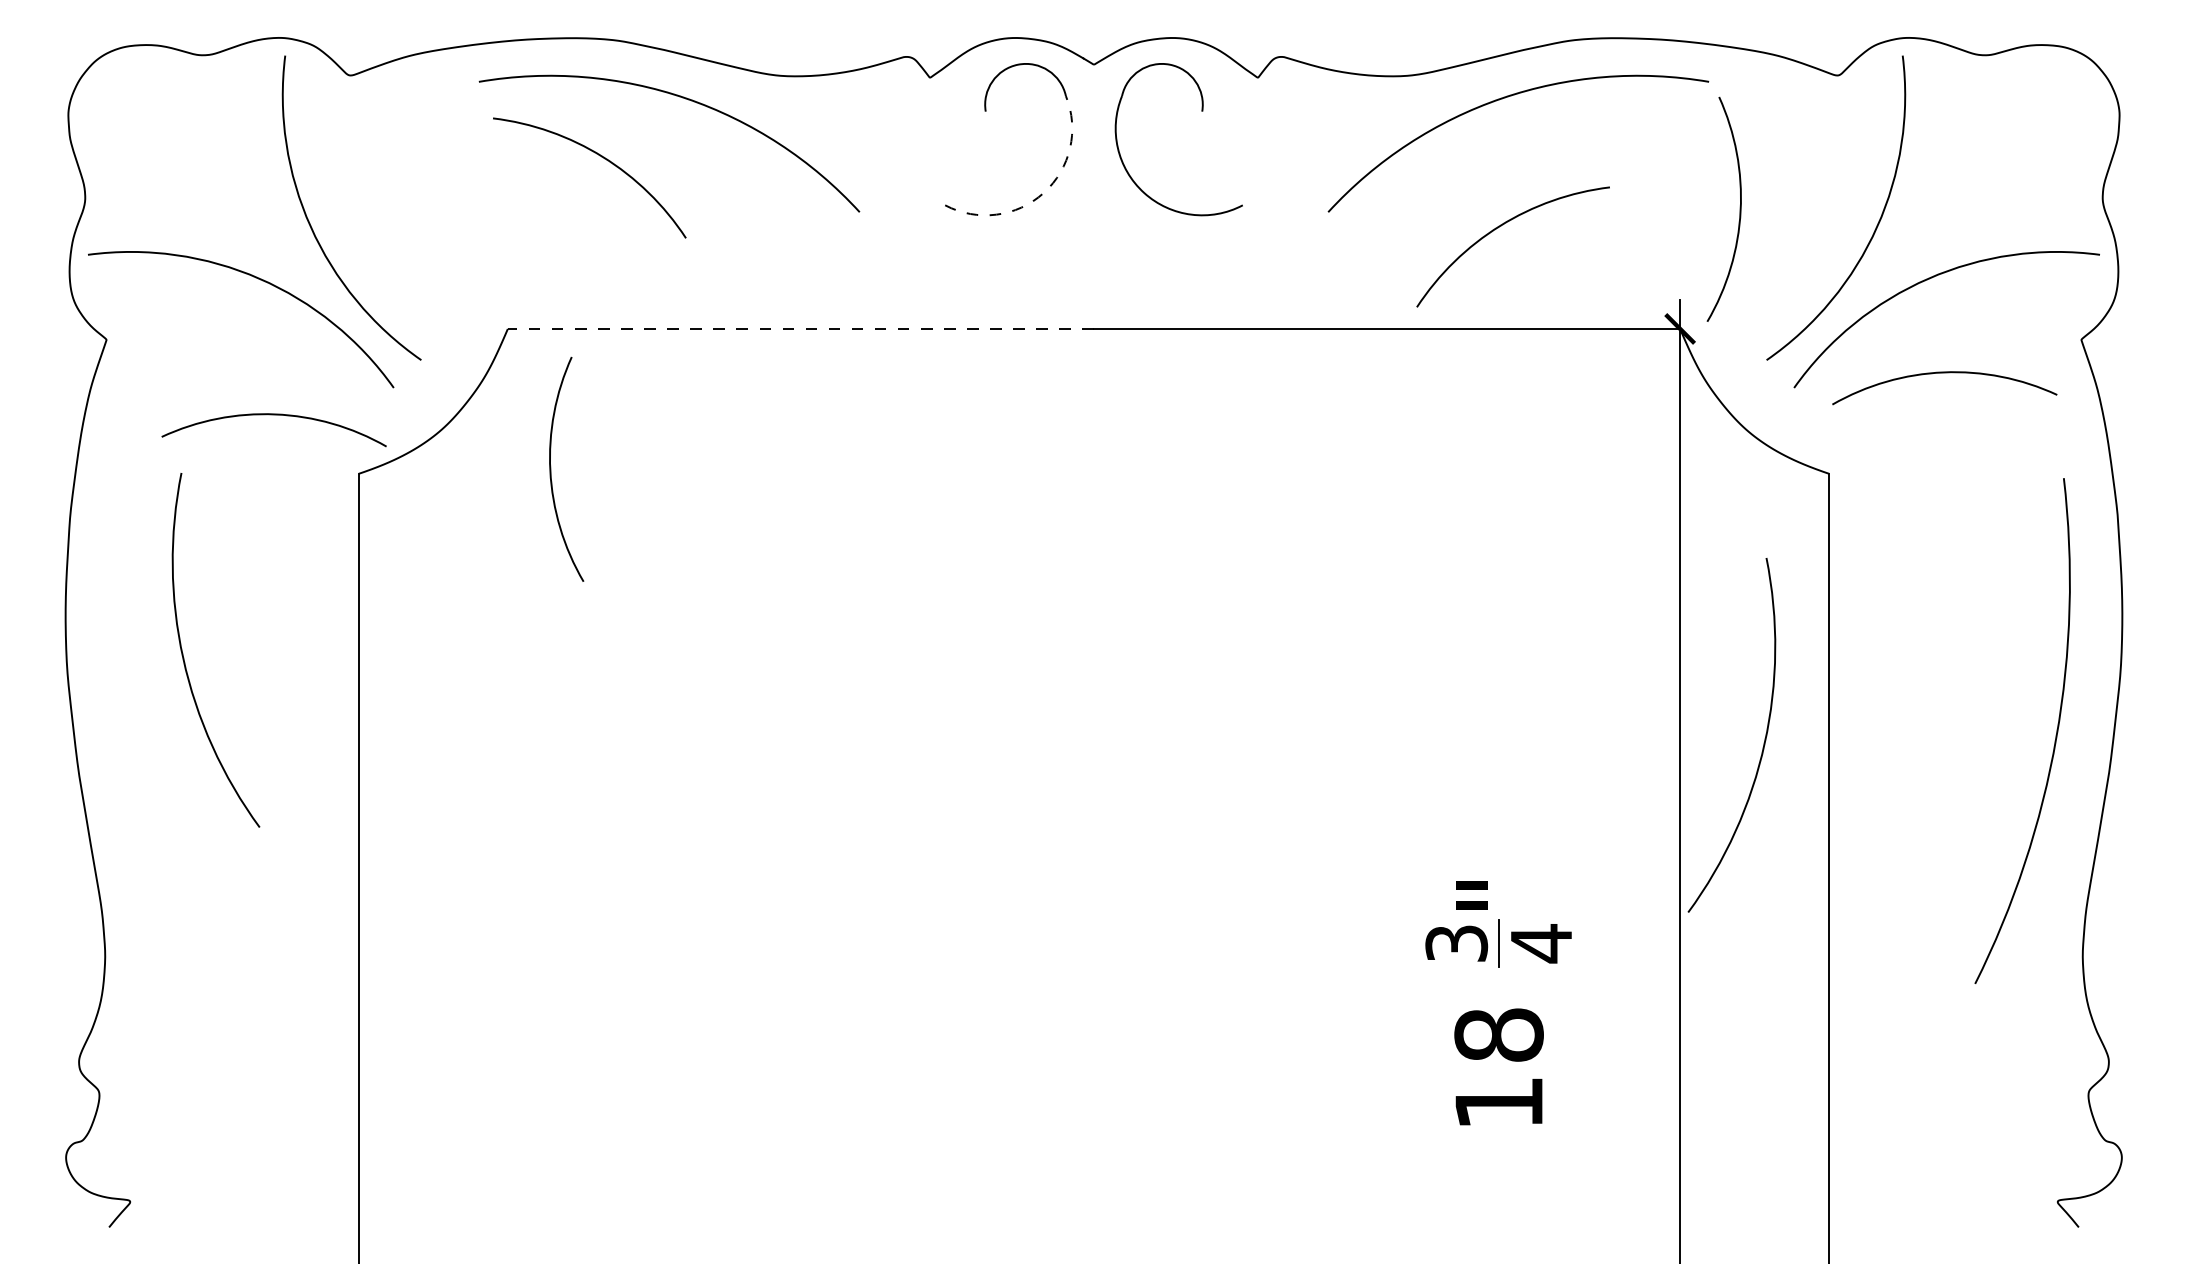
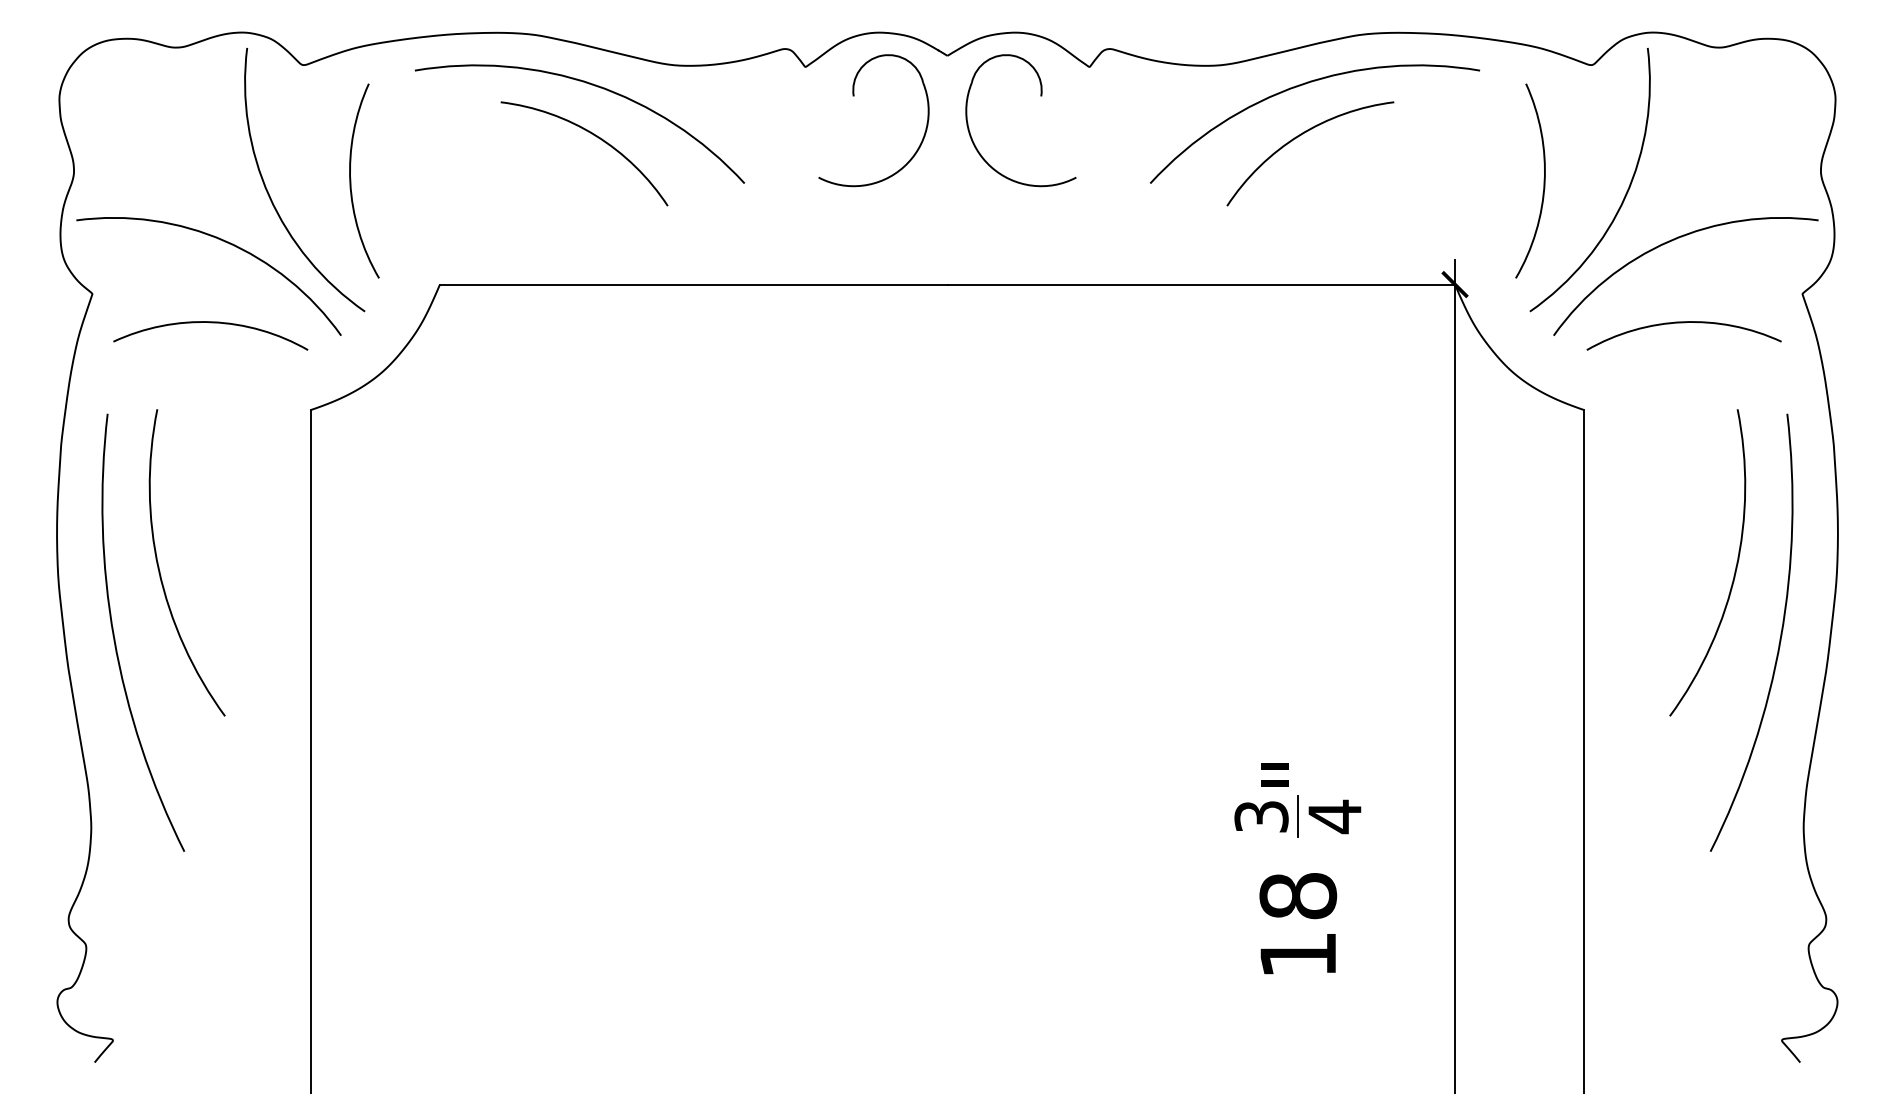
arc: (601, 157) -> (594, 136), moved
arc: (1043, 192) -> (903, 166), dashed -> solid
arc: (1739, 208) -> (1543, 180), moved
arc: (1498, 228) -> (1297, 137), moved
line: (800, 328) -> (693, 284), dashed -> solid
arc: (273, 415) -> (210, 323), moved
arc: (551, 468) -> (351, 180), moved
arc: (132, 735) -> (114, 636), added
arc: (1763, 742) -> (1735, 569), moved

